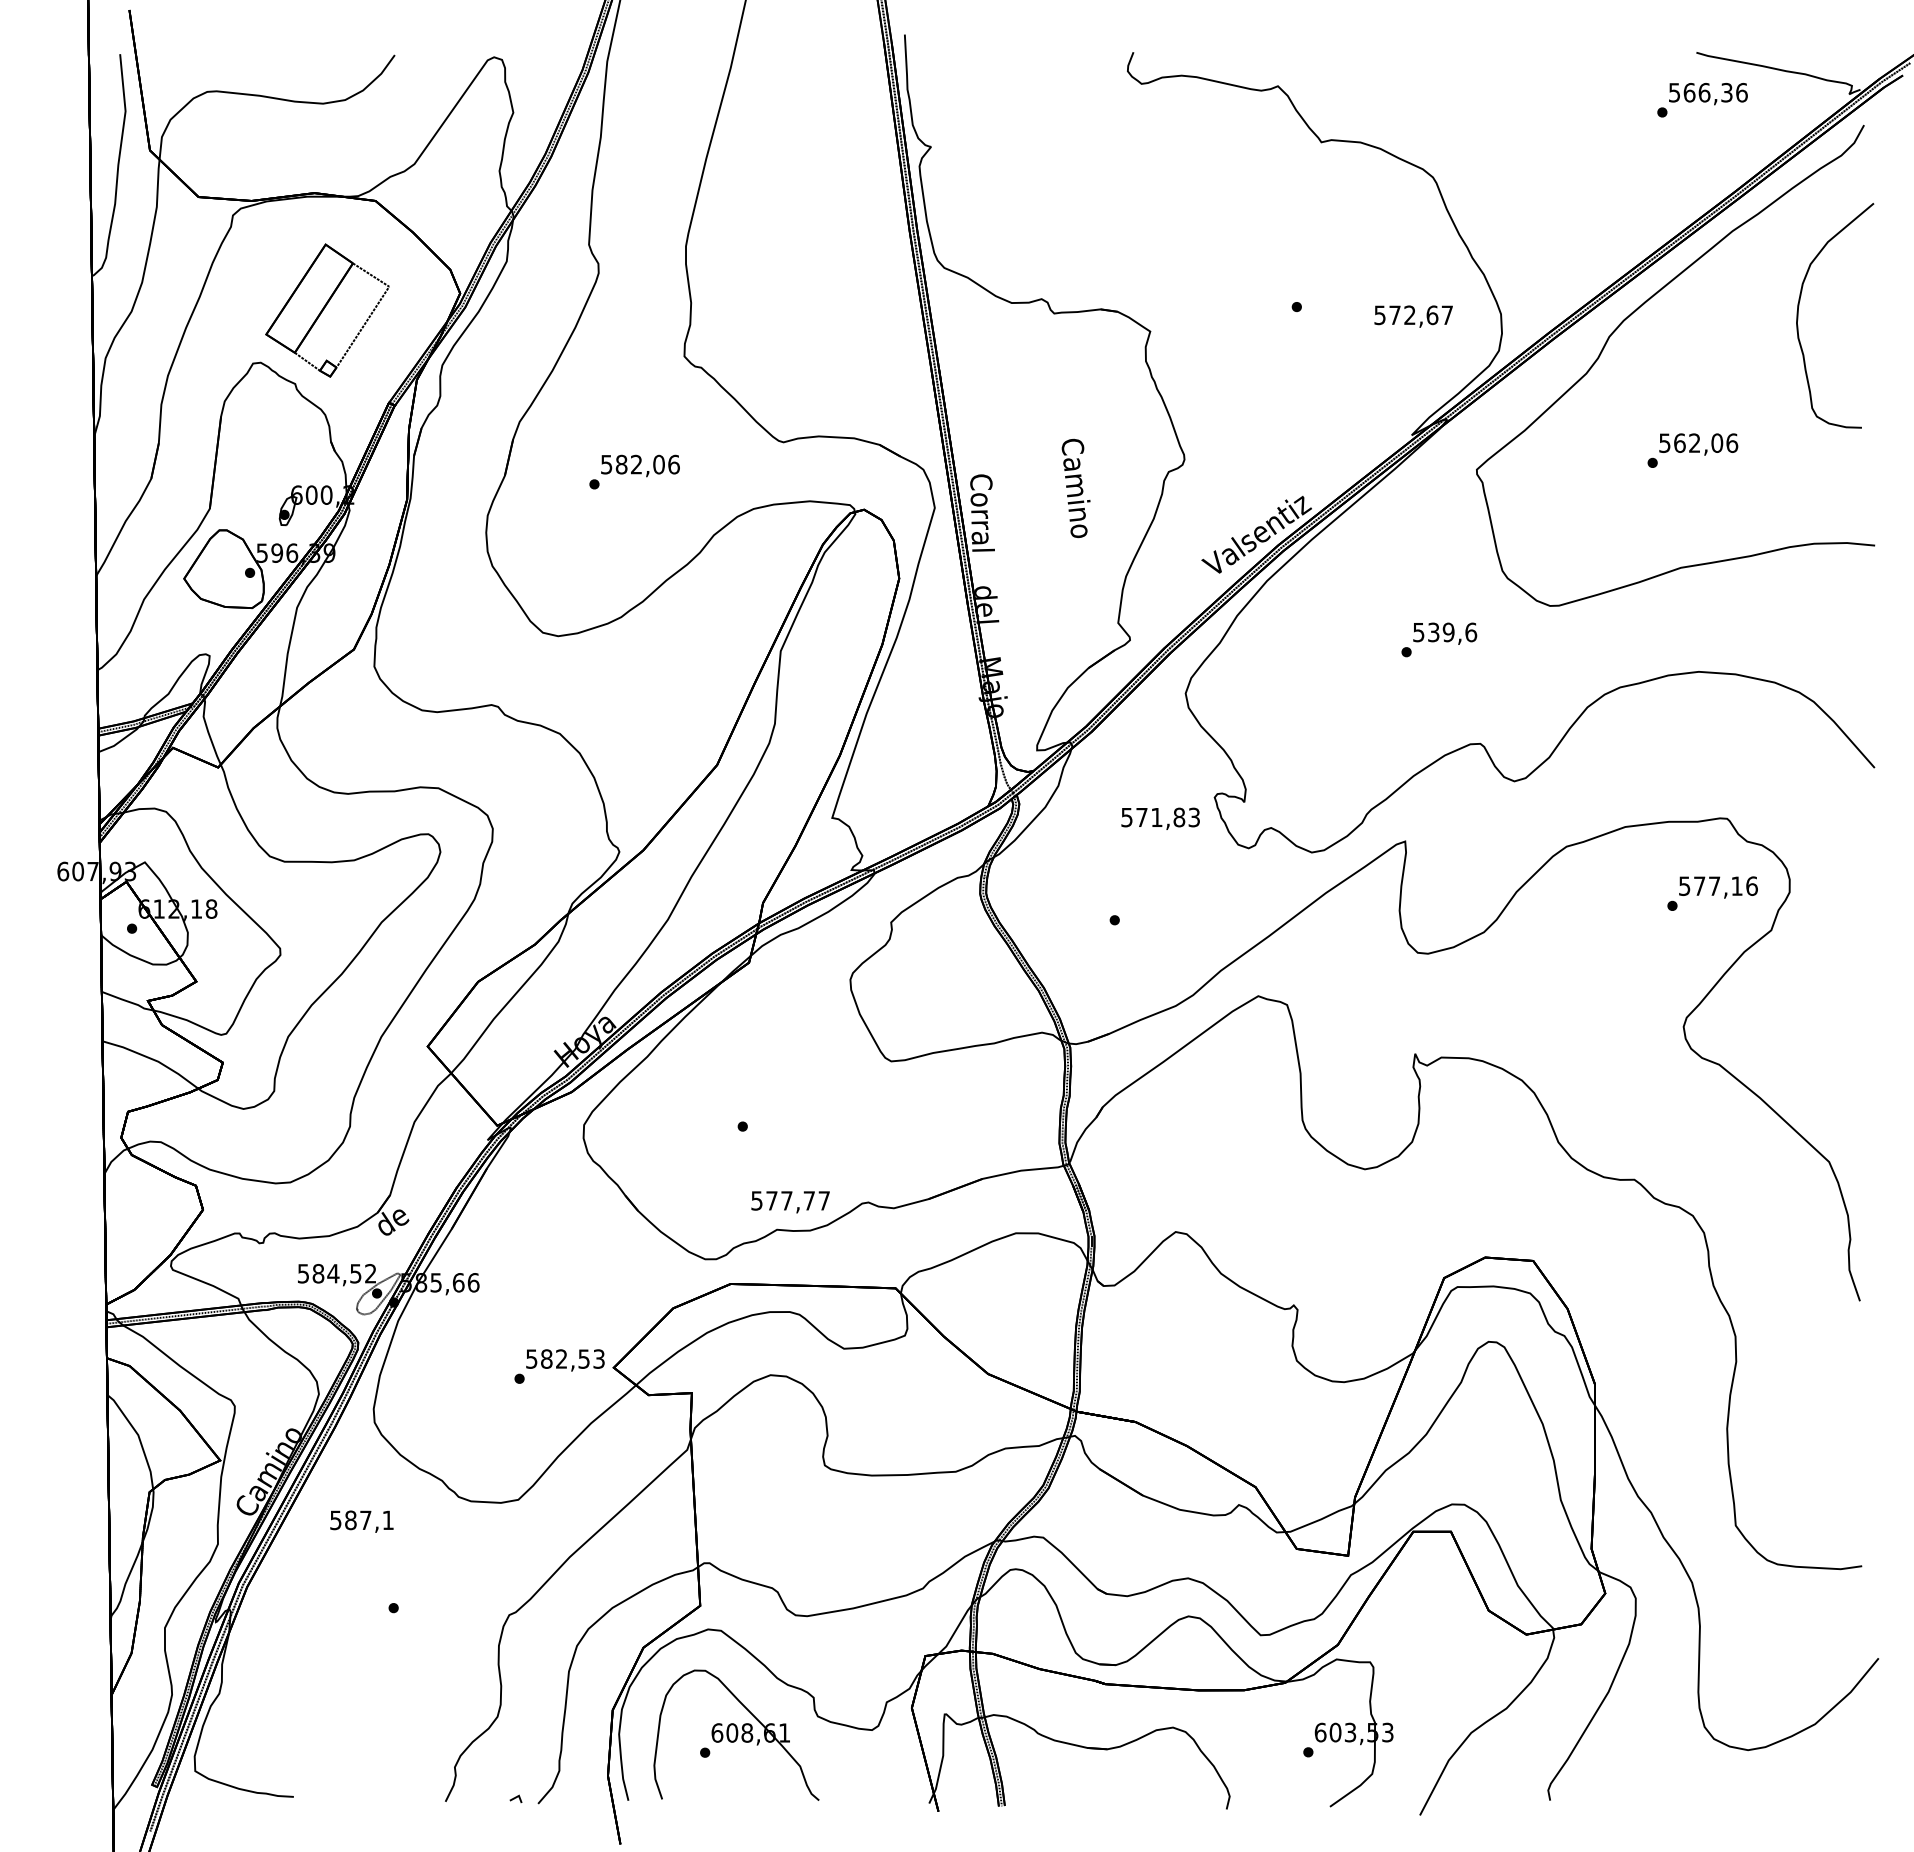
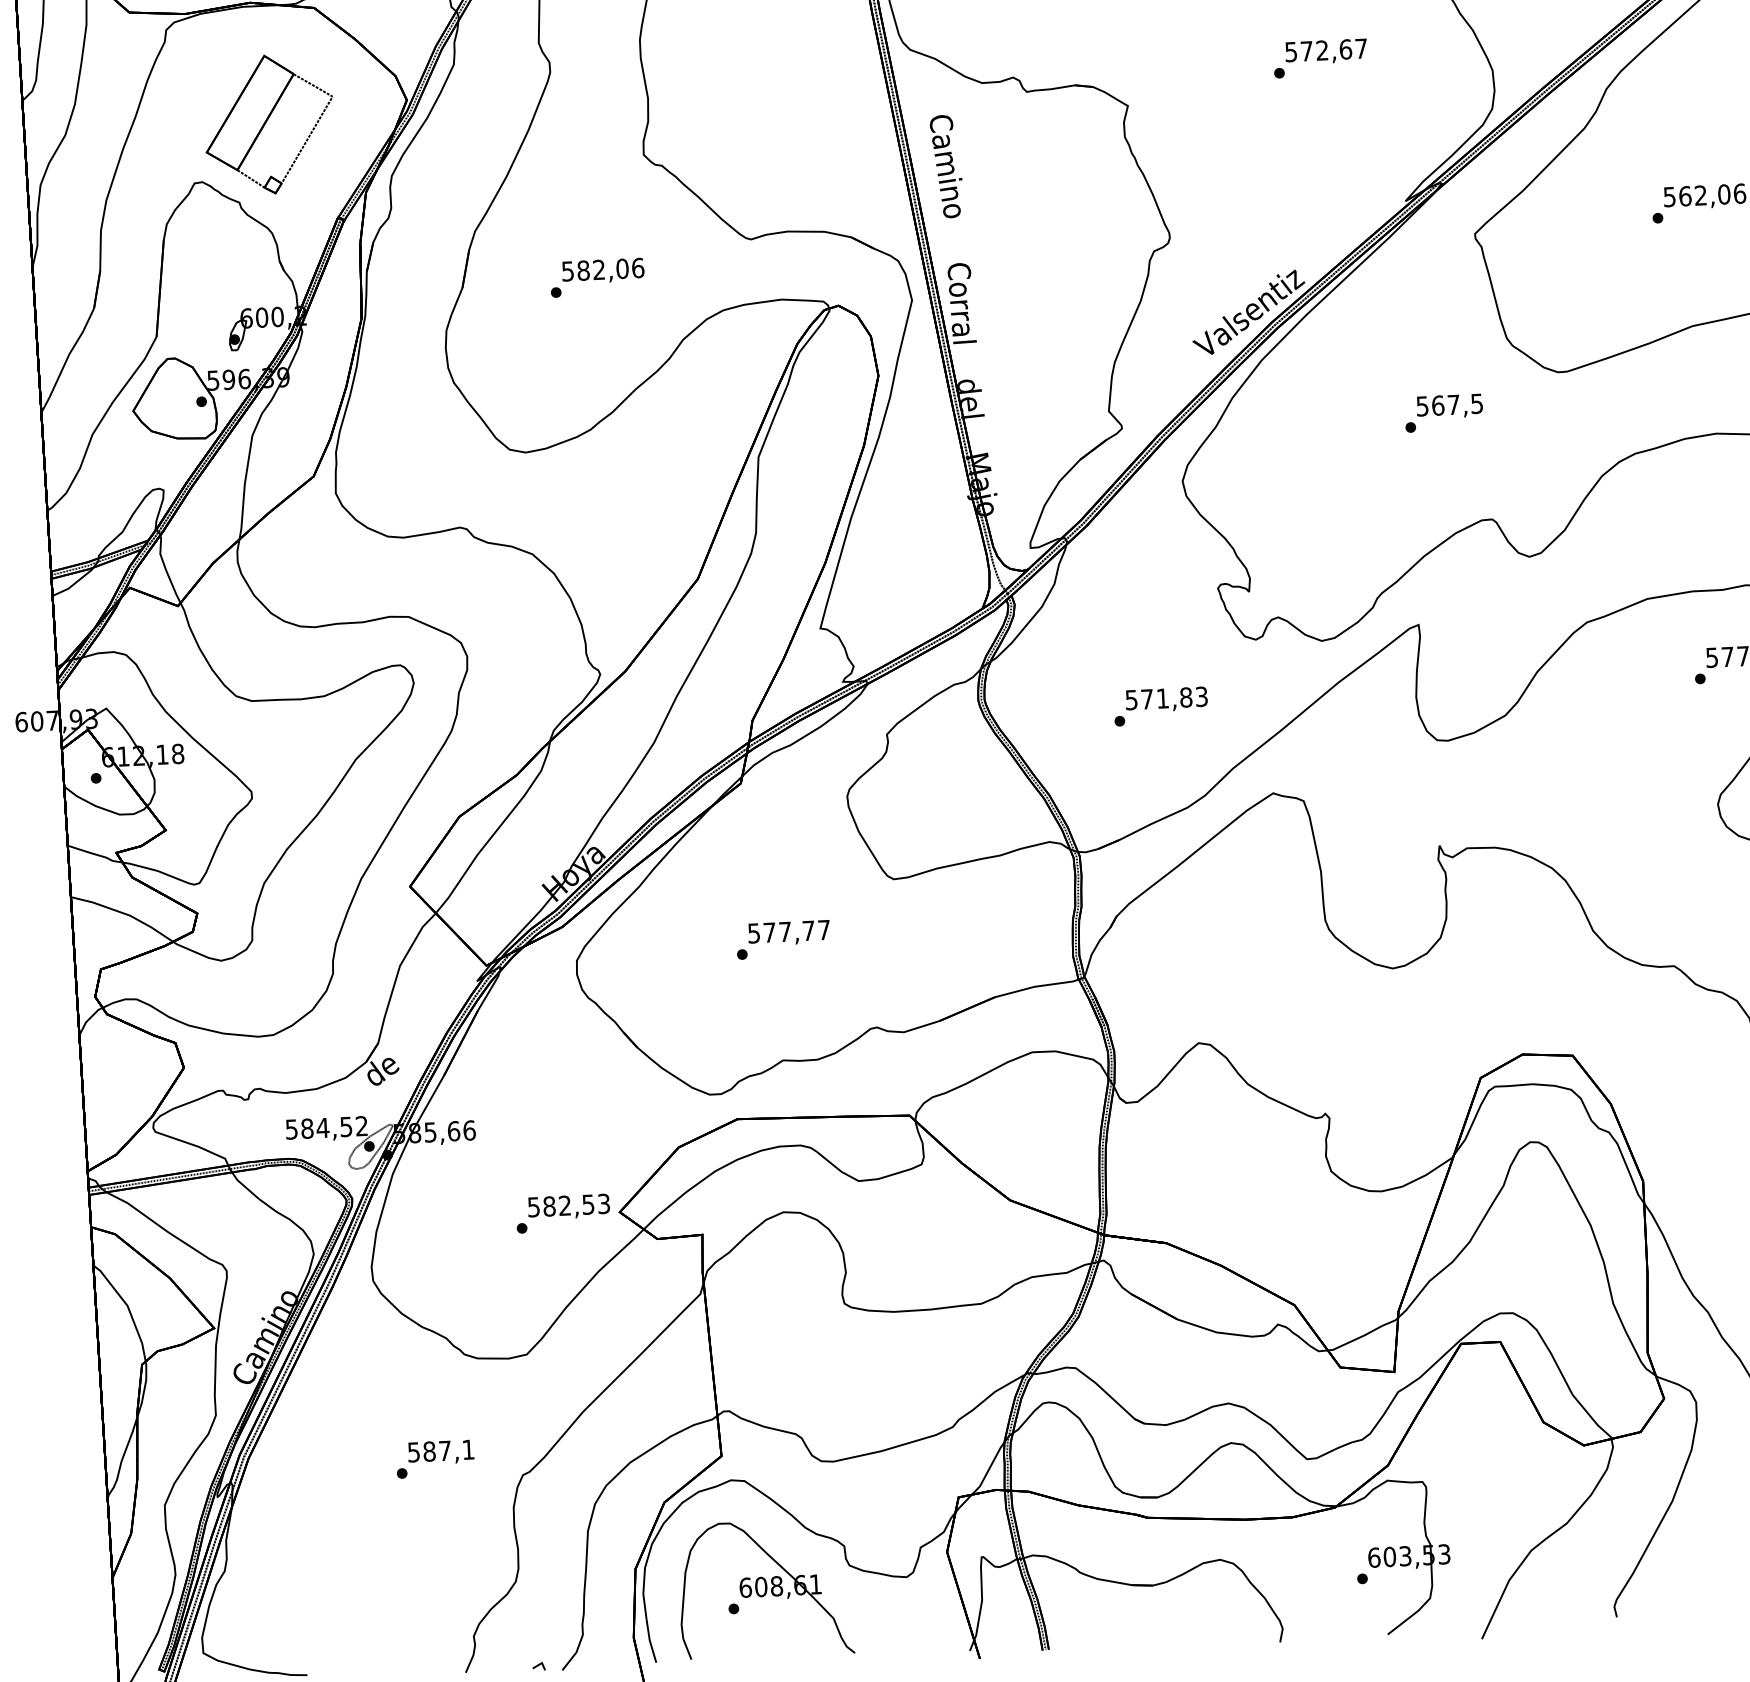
text: (1413, 316) -> (1326, 51), moved
text: (1075, 488) -> (946, 166), moved
text: (1452, 632) -> (1457, 404), 539,6 -> 567,5
text: (1160, 818) -> (1166, 699), moved
text: (790, 1202) -> (789, 933), moved
text: (361, 1521) -> (440, 1452), moved

